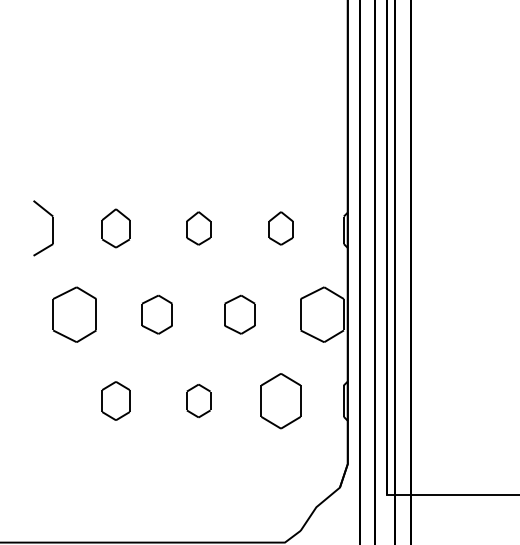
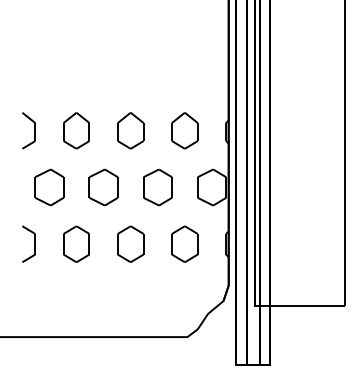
part: (115, 227) -> (76, 130), size x1.43
part: (198, 227) -> (130, 130), size x1.67
part: (280, 227) -> (184, 130), size x1.67
part: (157, 314) -> (103, 187), size x1.43
part: (239, 314) -> (157, 187), size x1.43
part: (42, 400) -> (28, 243), added
part: (115, 400) -> (76, 243), size x1.43
part: (198, 400) -> (130, 243), size x1.67

